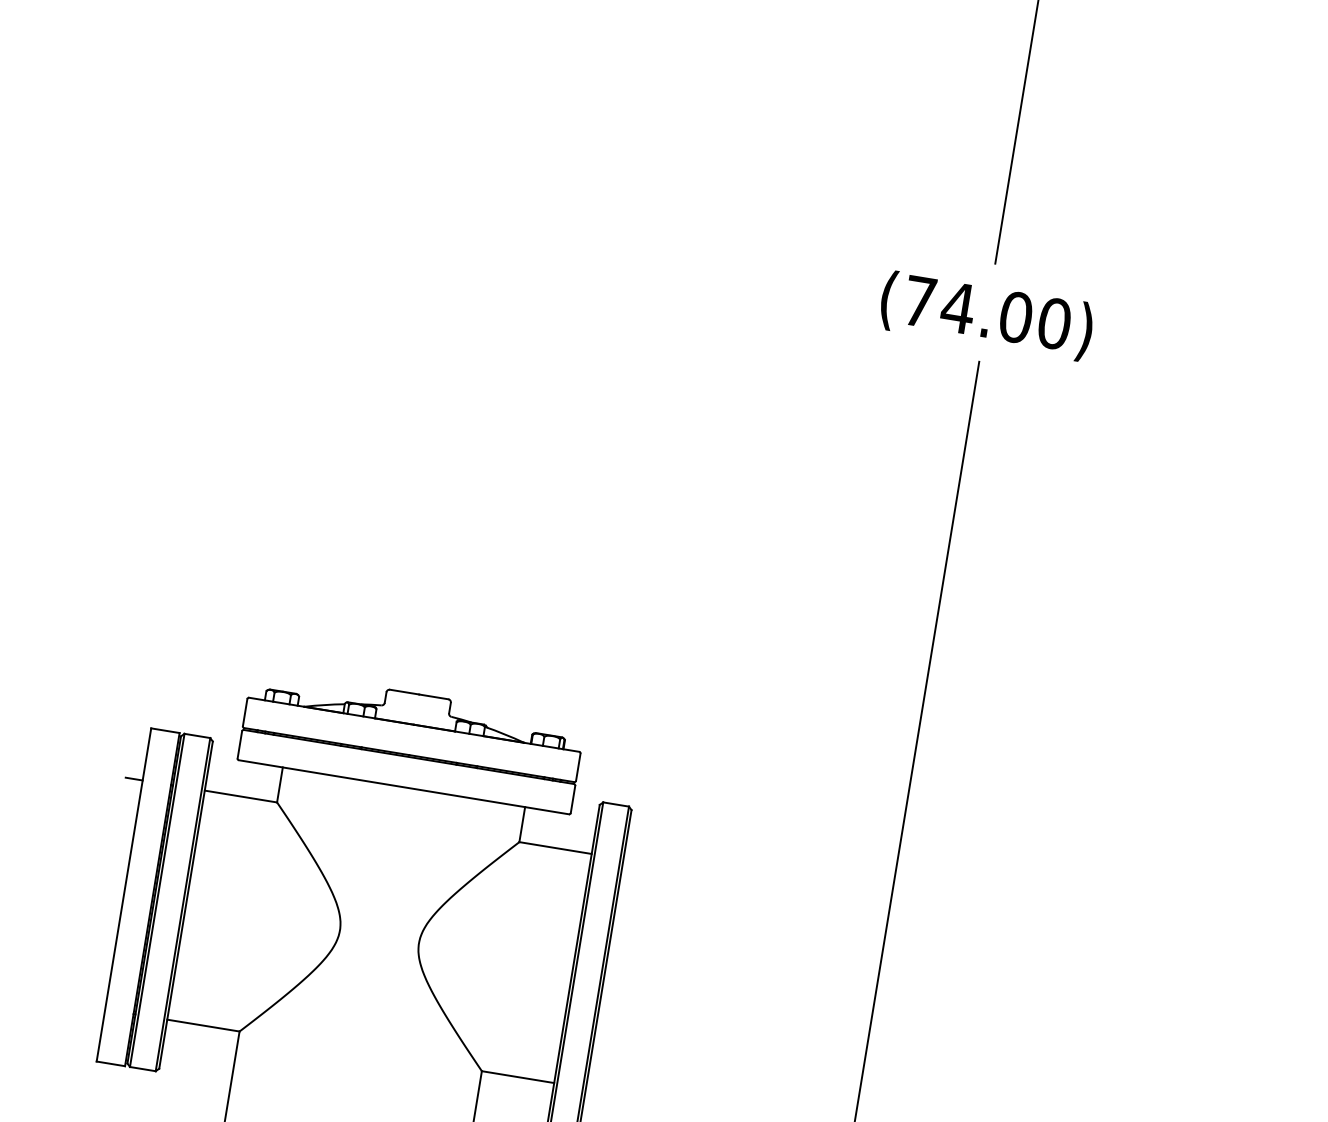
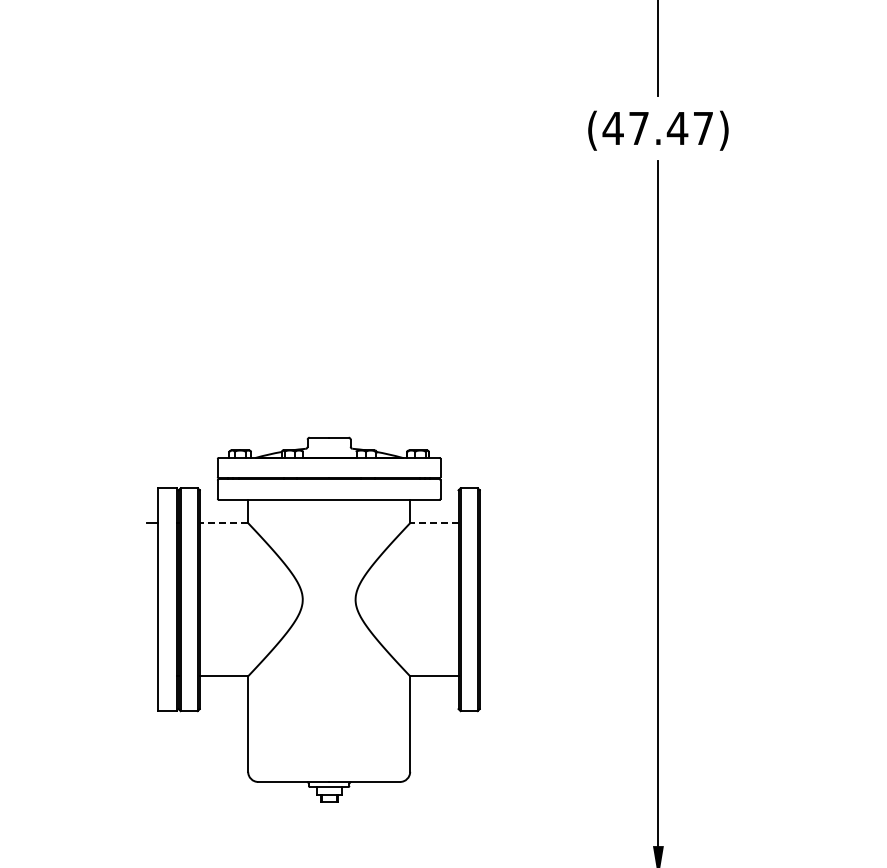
text: (985, 312) -> (657, 128), (74.00) -> (47.47)
line: (240, 796) -> (223, 523), solid -> dashed
line: (554, 848) -> (433, 523), solid -> dashed

